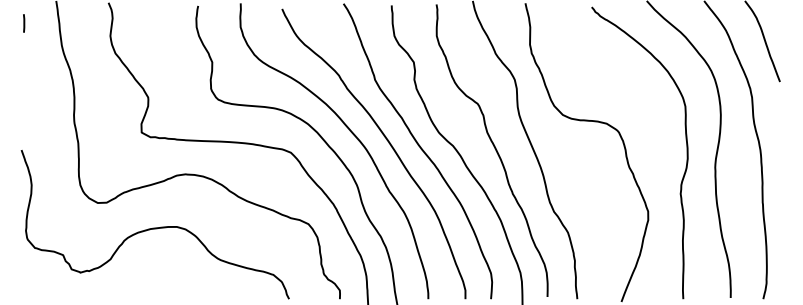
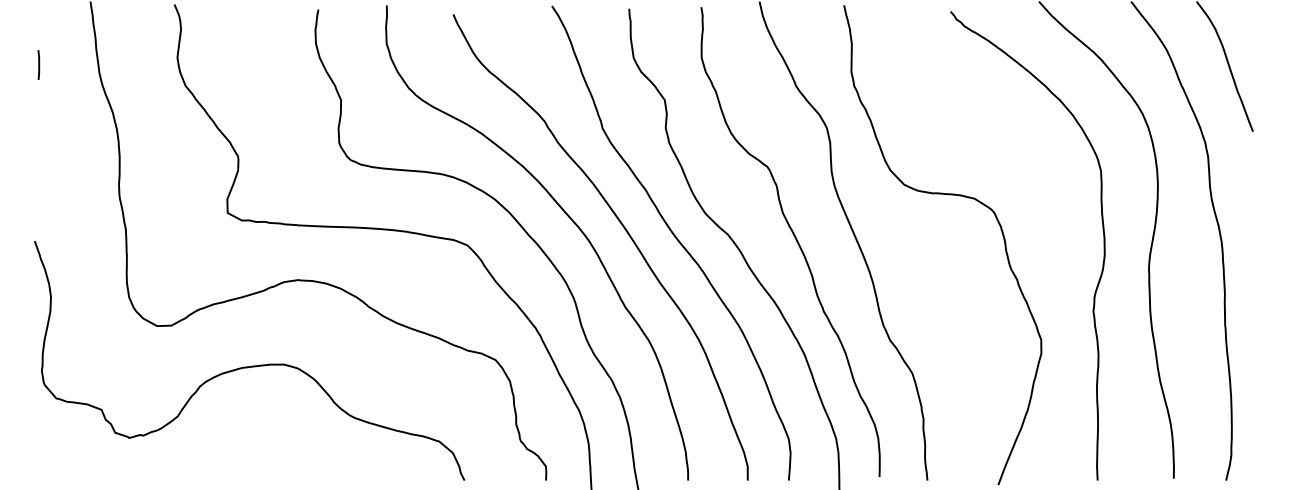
line: (24, 23) -> (39, 65), moved

